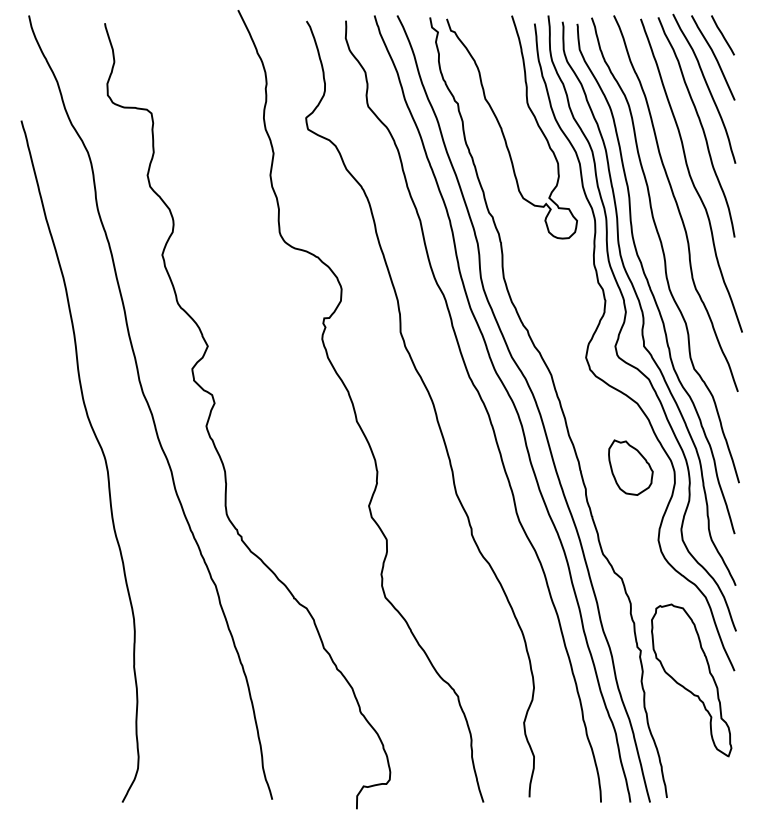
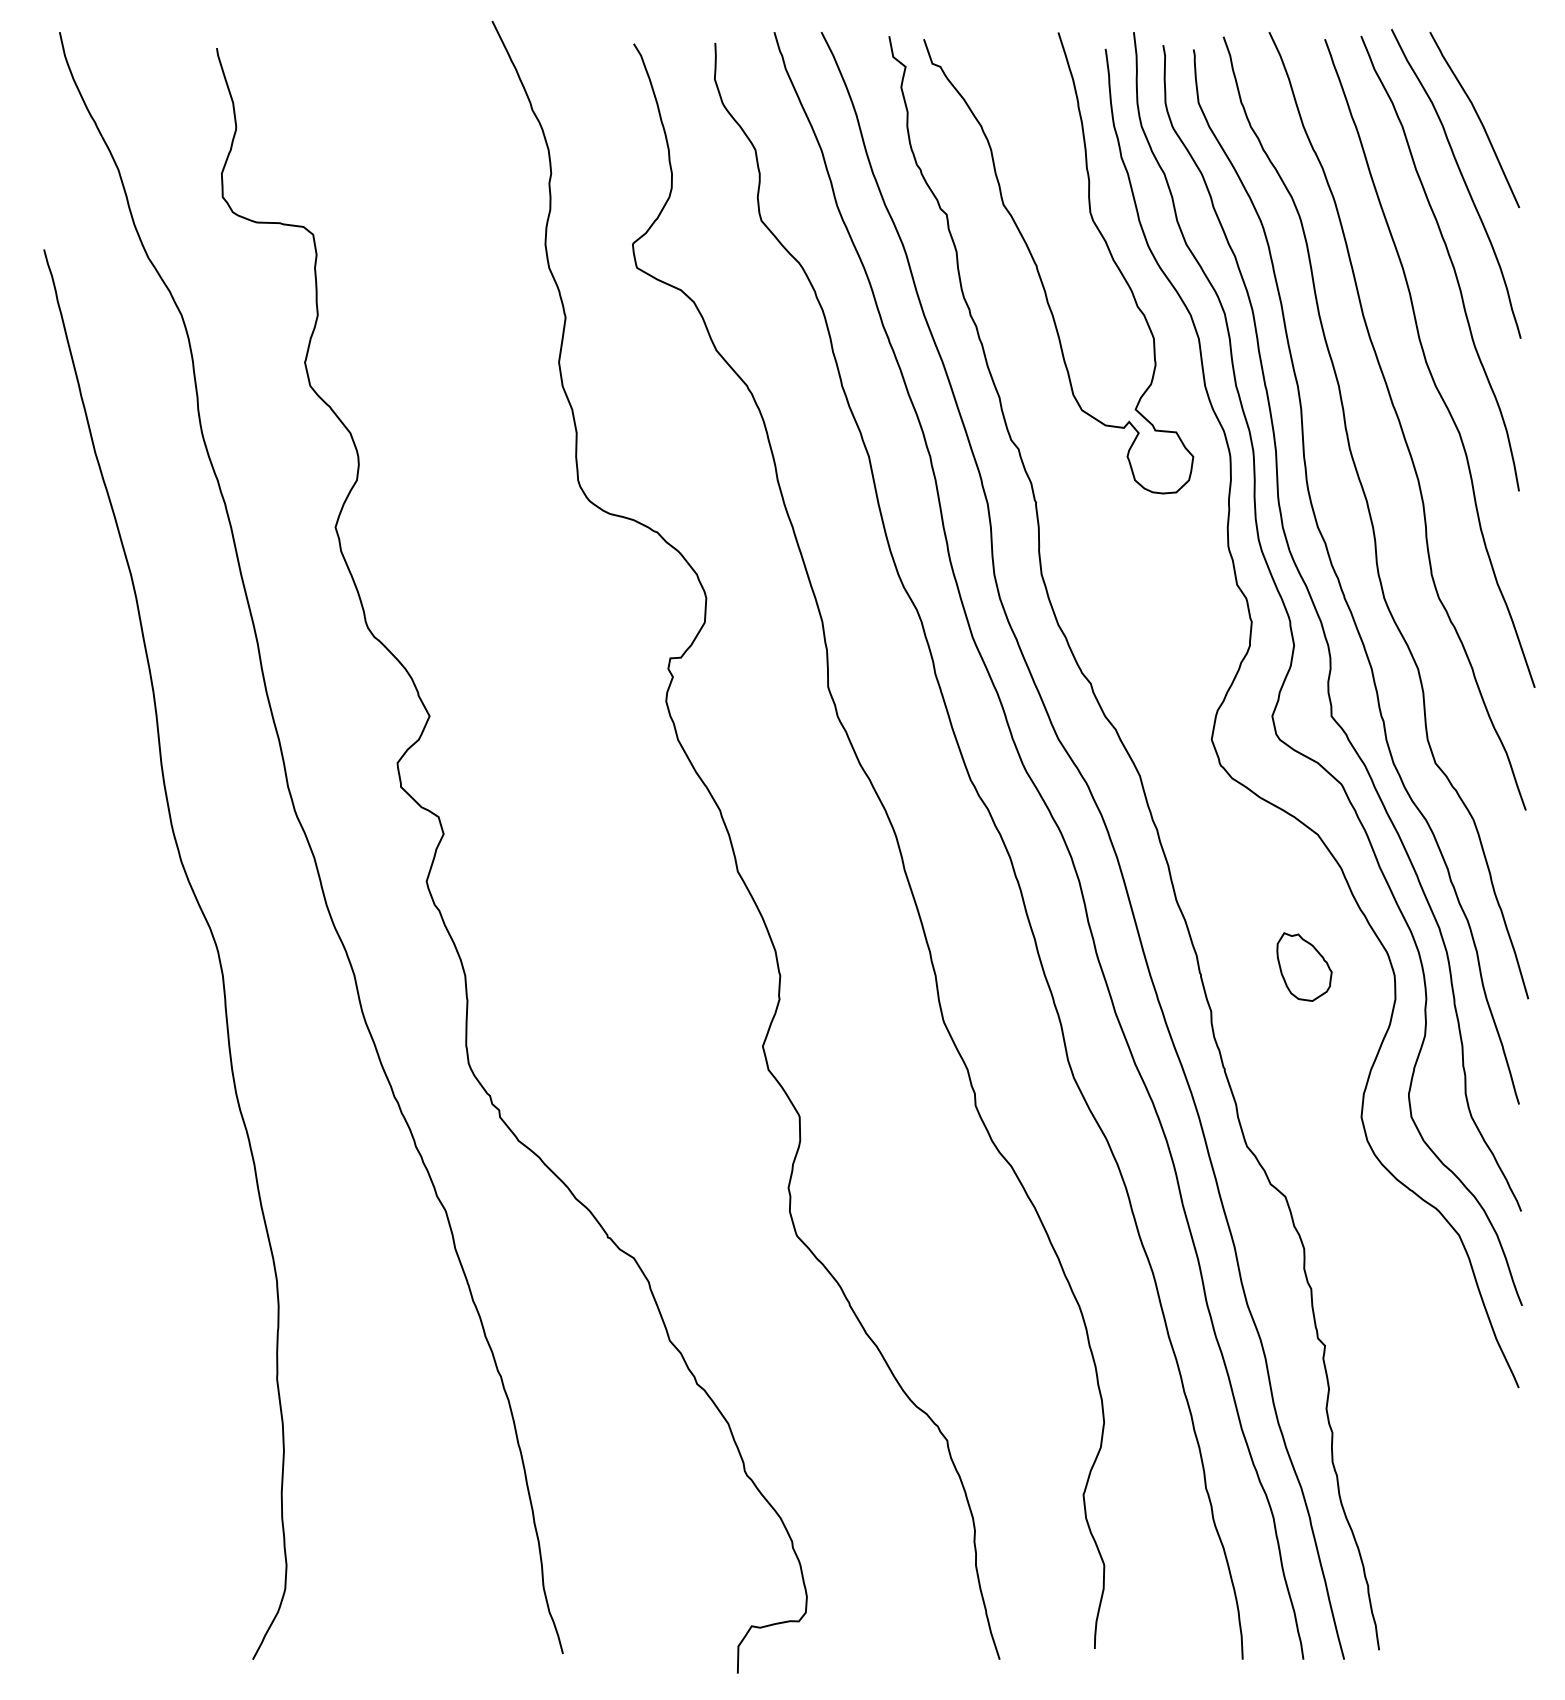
line: (722, 35) -> (1493, 73), removed
part: (630, 467) -> (1303, 966), size x0.6
part: (691, 680) -> (1429, 1407), removed

